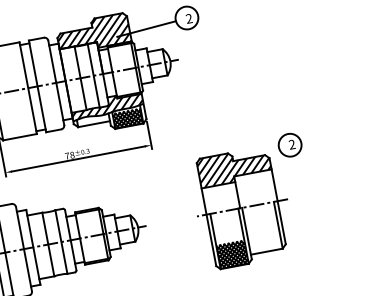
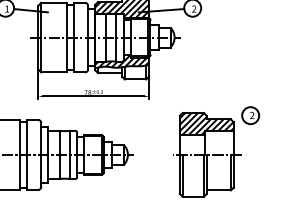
hatch: (127, 118) -> (135, 73), removed
hatch: (231, 254) -> (192, 187), removed

